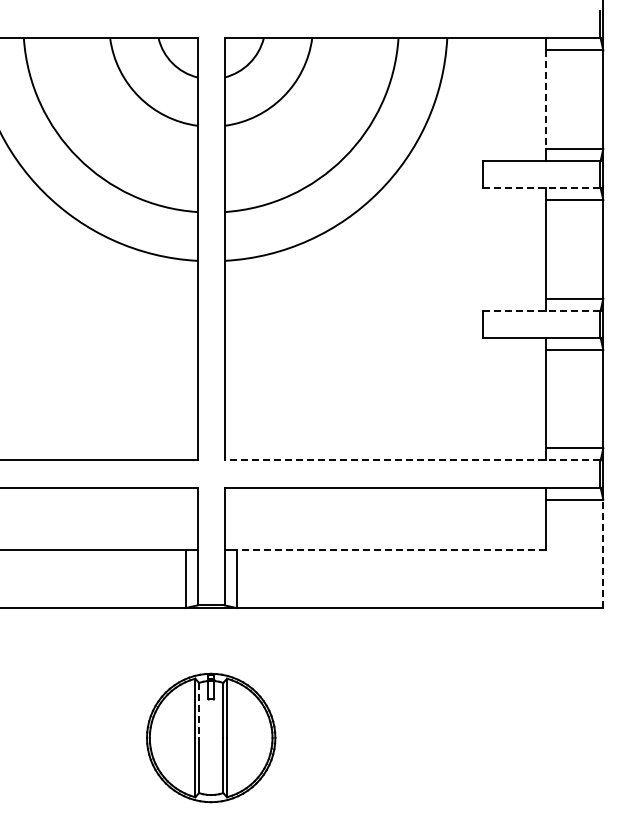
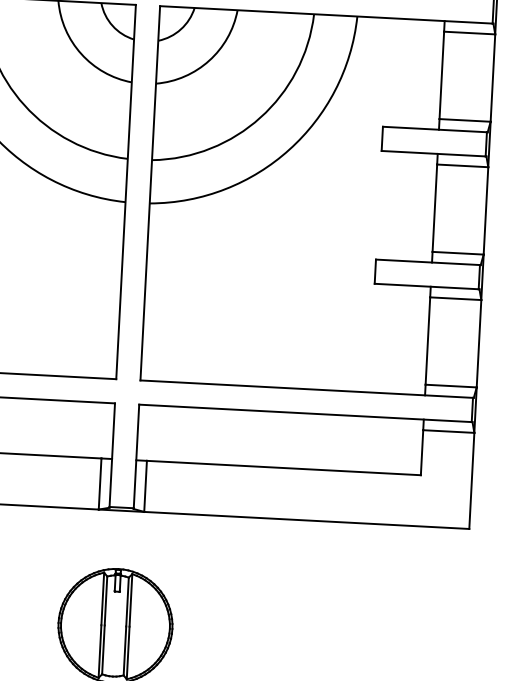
line: (545, 100) -> (441, 76), dashed -> solid
line: (541, 188) -> (433, 153), dashed -> solid
line: (541, 310) -> (428, 262), dashed -> solid
line: (411, 460) -> (306, 389), dashed -> solid
line: (390, 550) -> (283, 468), dashed -> solid
line: (603, 553) -> (471, 480), dashed -> solid
line: (199, 710) -> (106, 601), dashed -> solid

